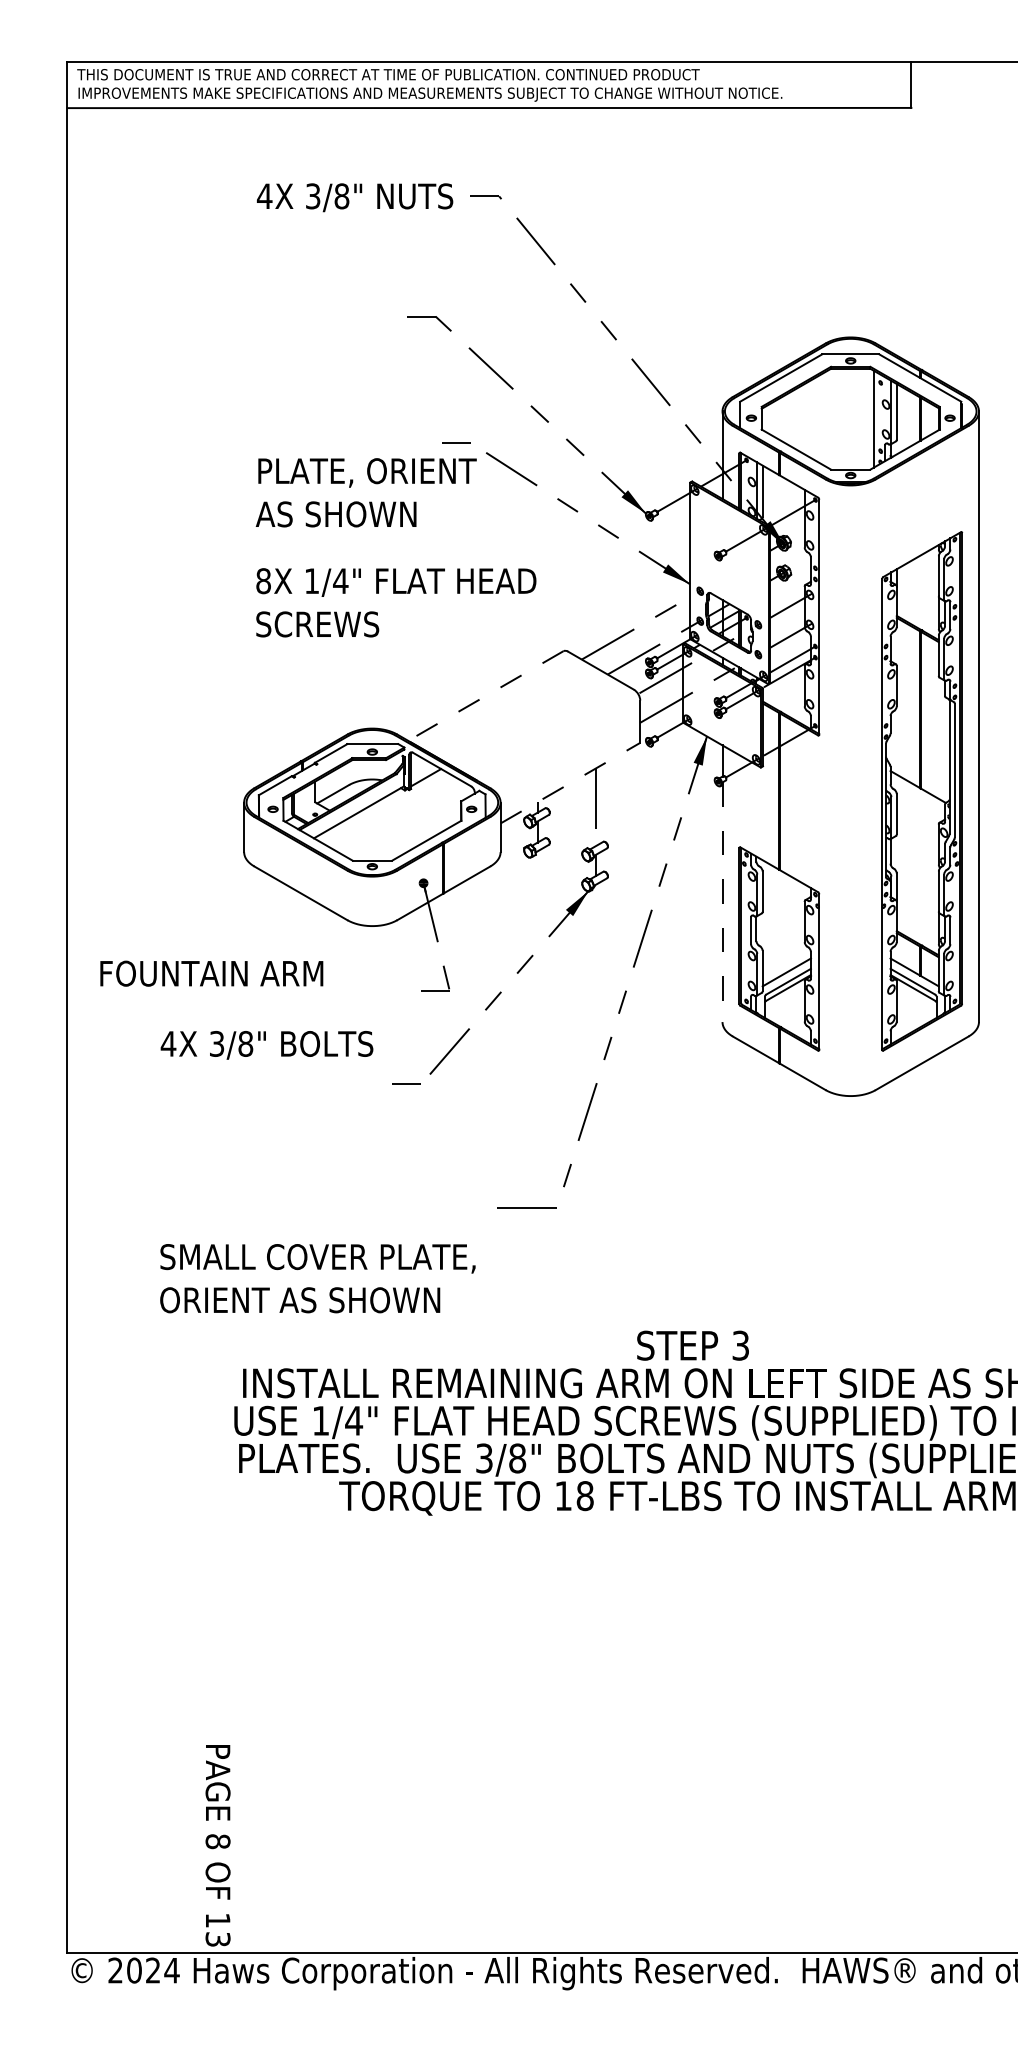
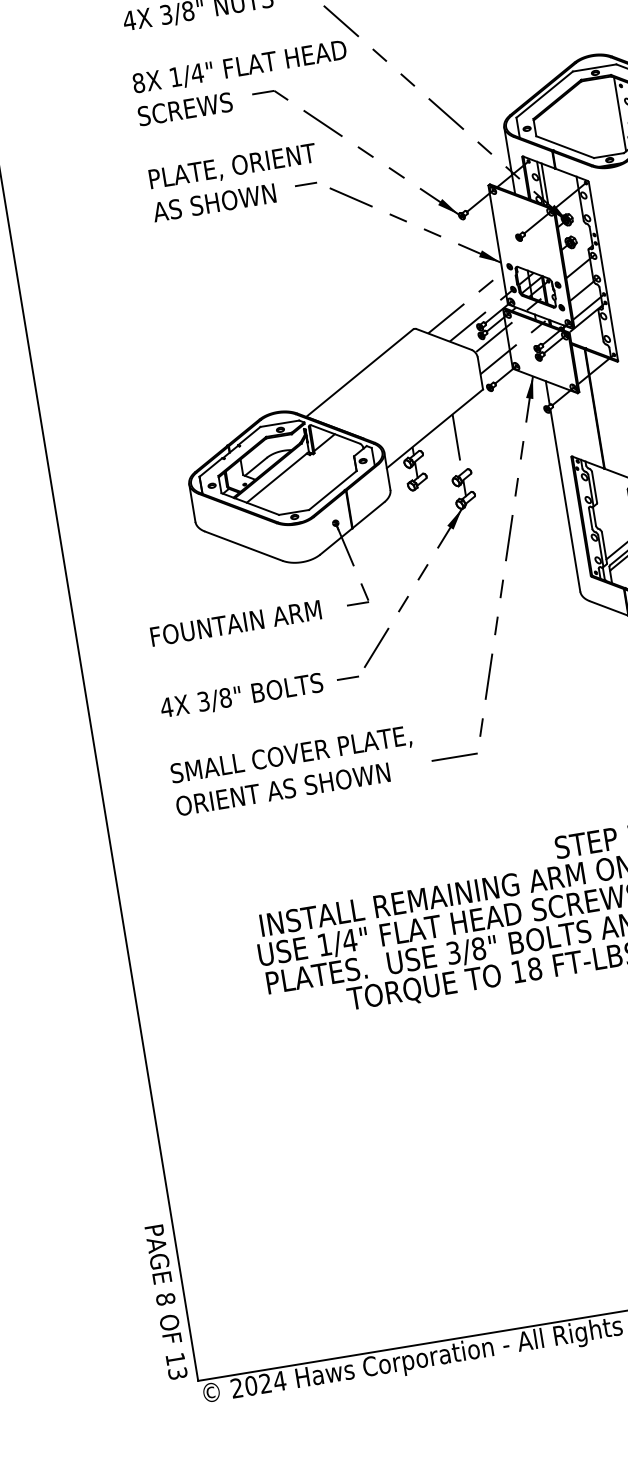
text: (365, 492) -> (233, 182), moved
text: (396, 602) -> (242, 82), moved
line: (485, 695) -> (359, 372), dashed -> solid
line: (570, 783) -> (435, 429), dashed -> solid
line: (722, 902) -> (565, 500), dashed -> solid
text: (211, 973) -> (235, 623), moved
text: (266, 1045) -> (241, 696), moved
text: (317, 1278) -> (293, 770), moved
text: (217, 1845) -> (165, 1302), moved

